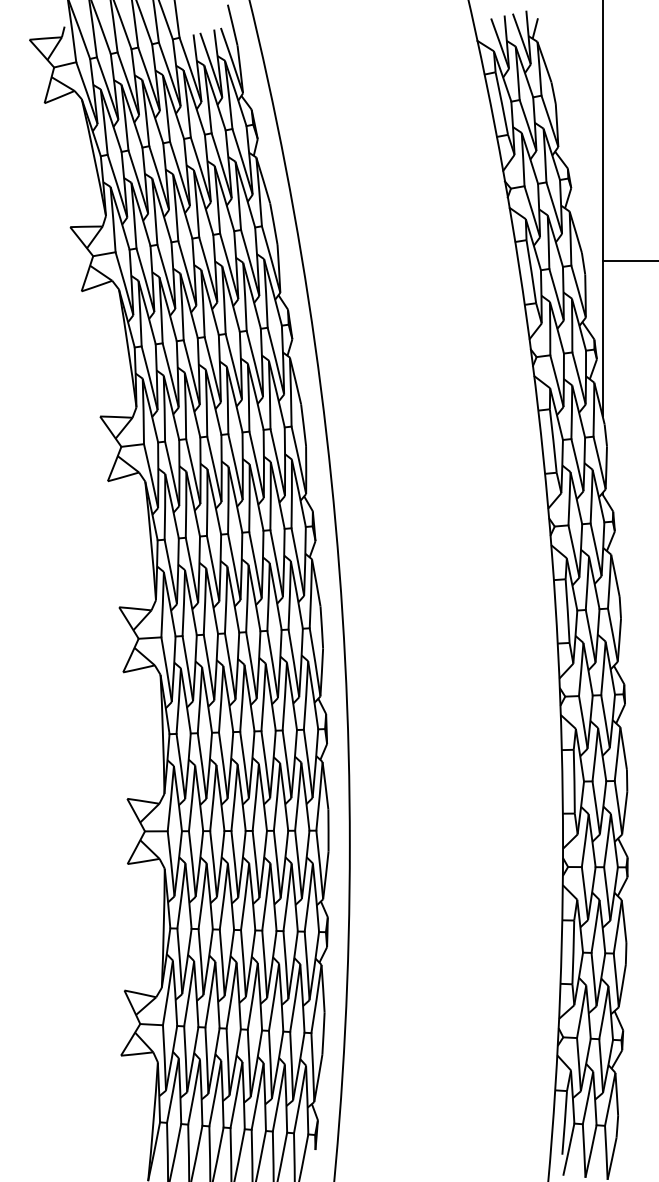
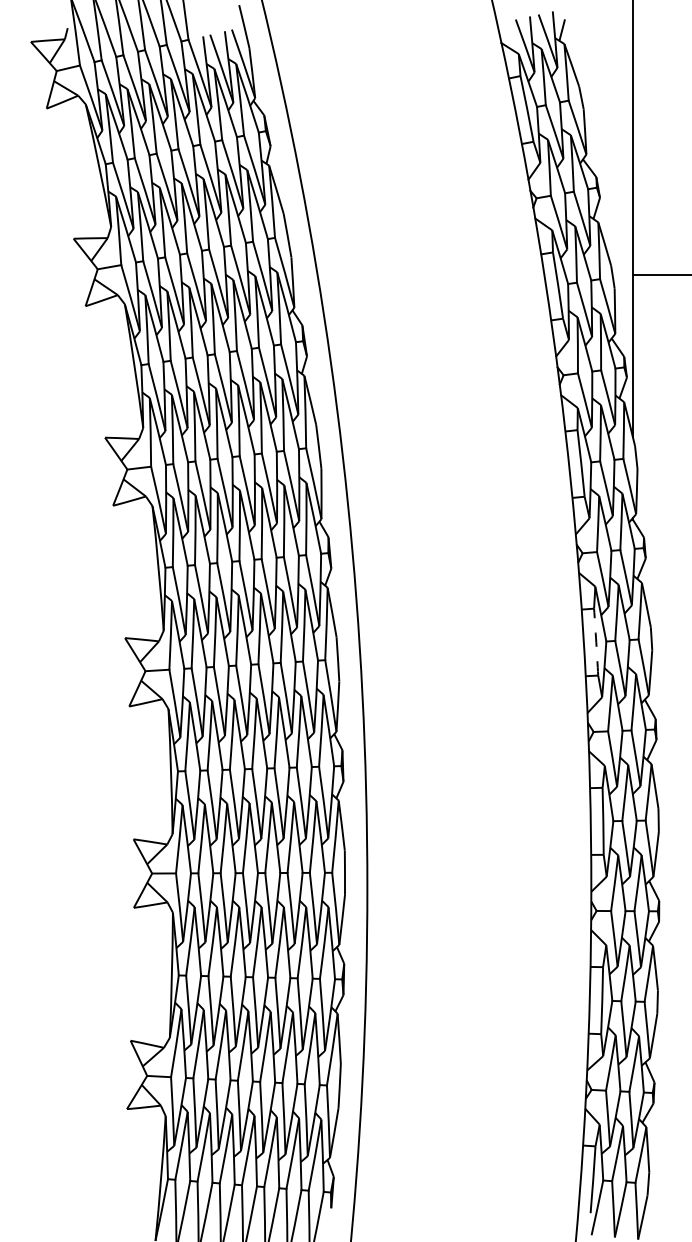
arc: (567, 611) -> (596, 642), solid -> dashed

